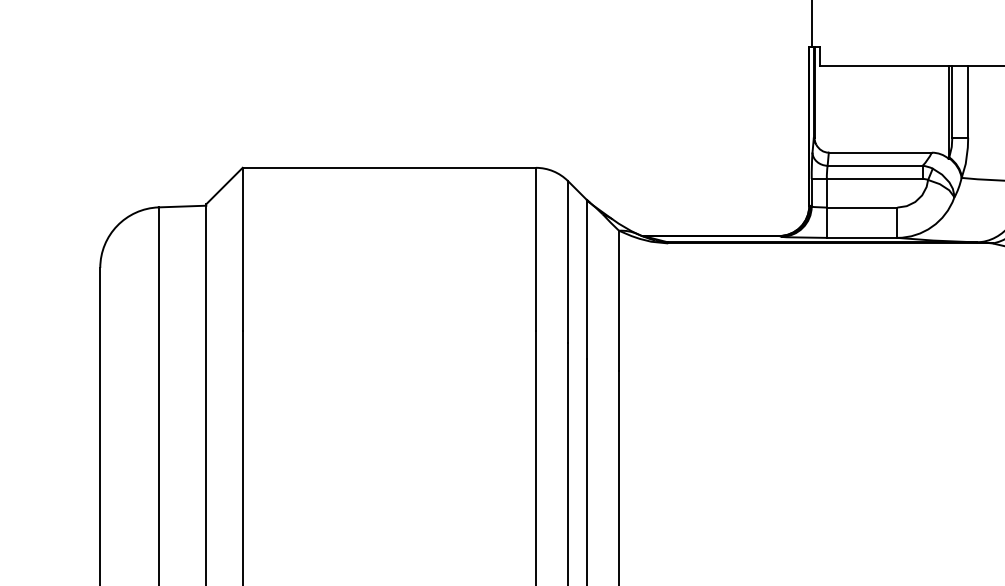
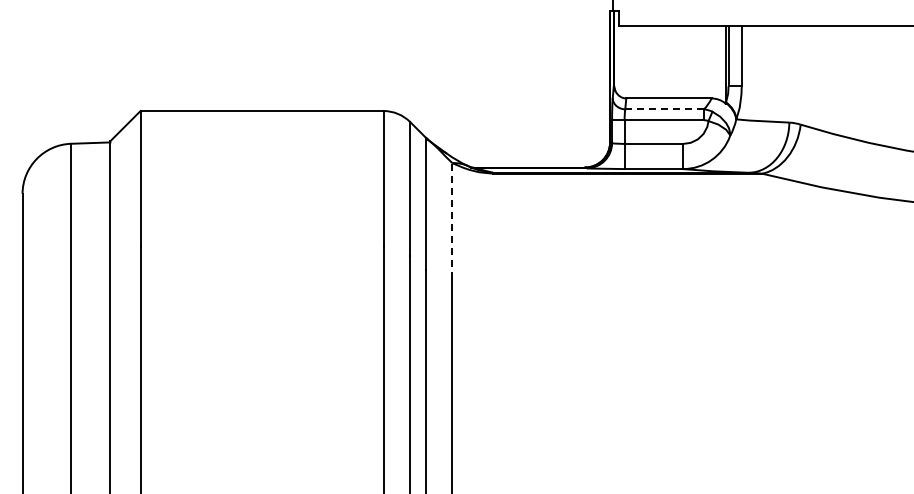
line: (876, 165) -> (665, 109), solid -> dashed
line: (619, 299) -> (452, 220), solid -> dashed

